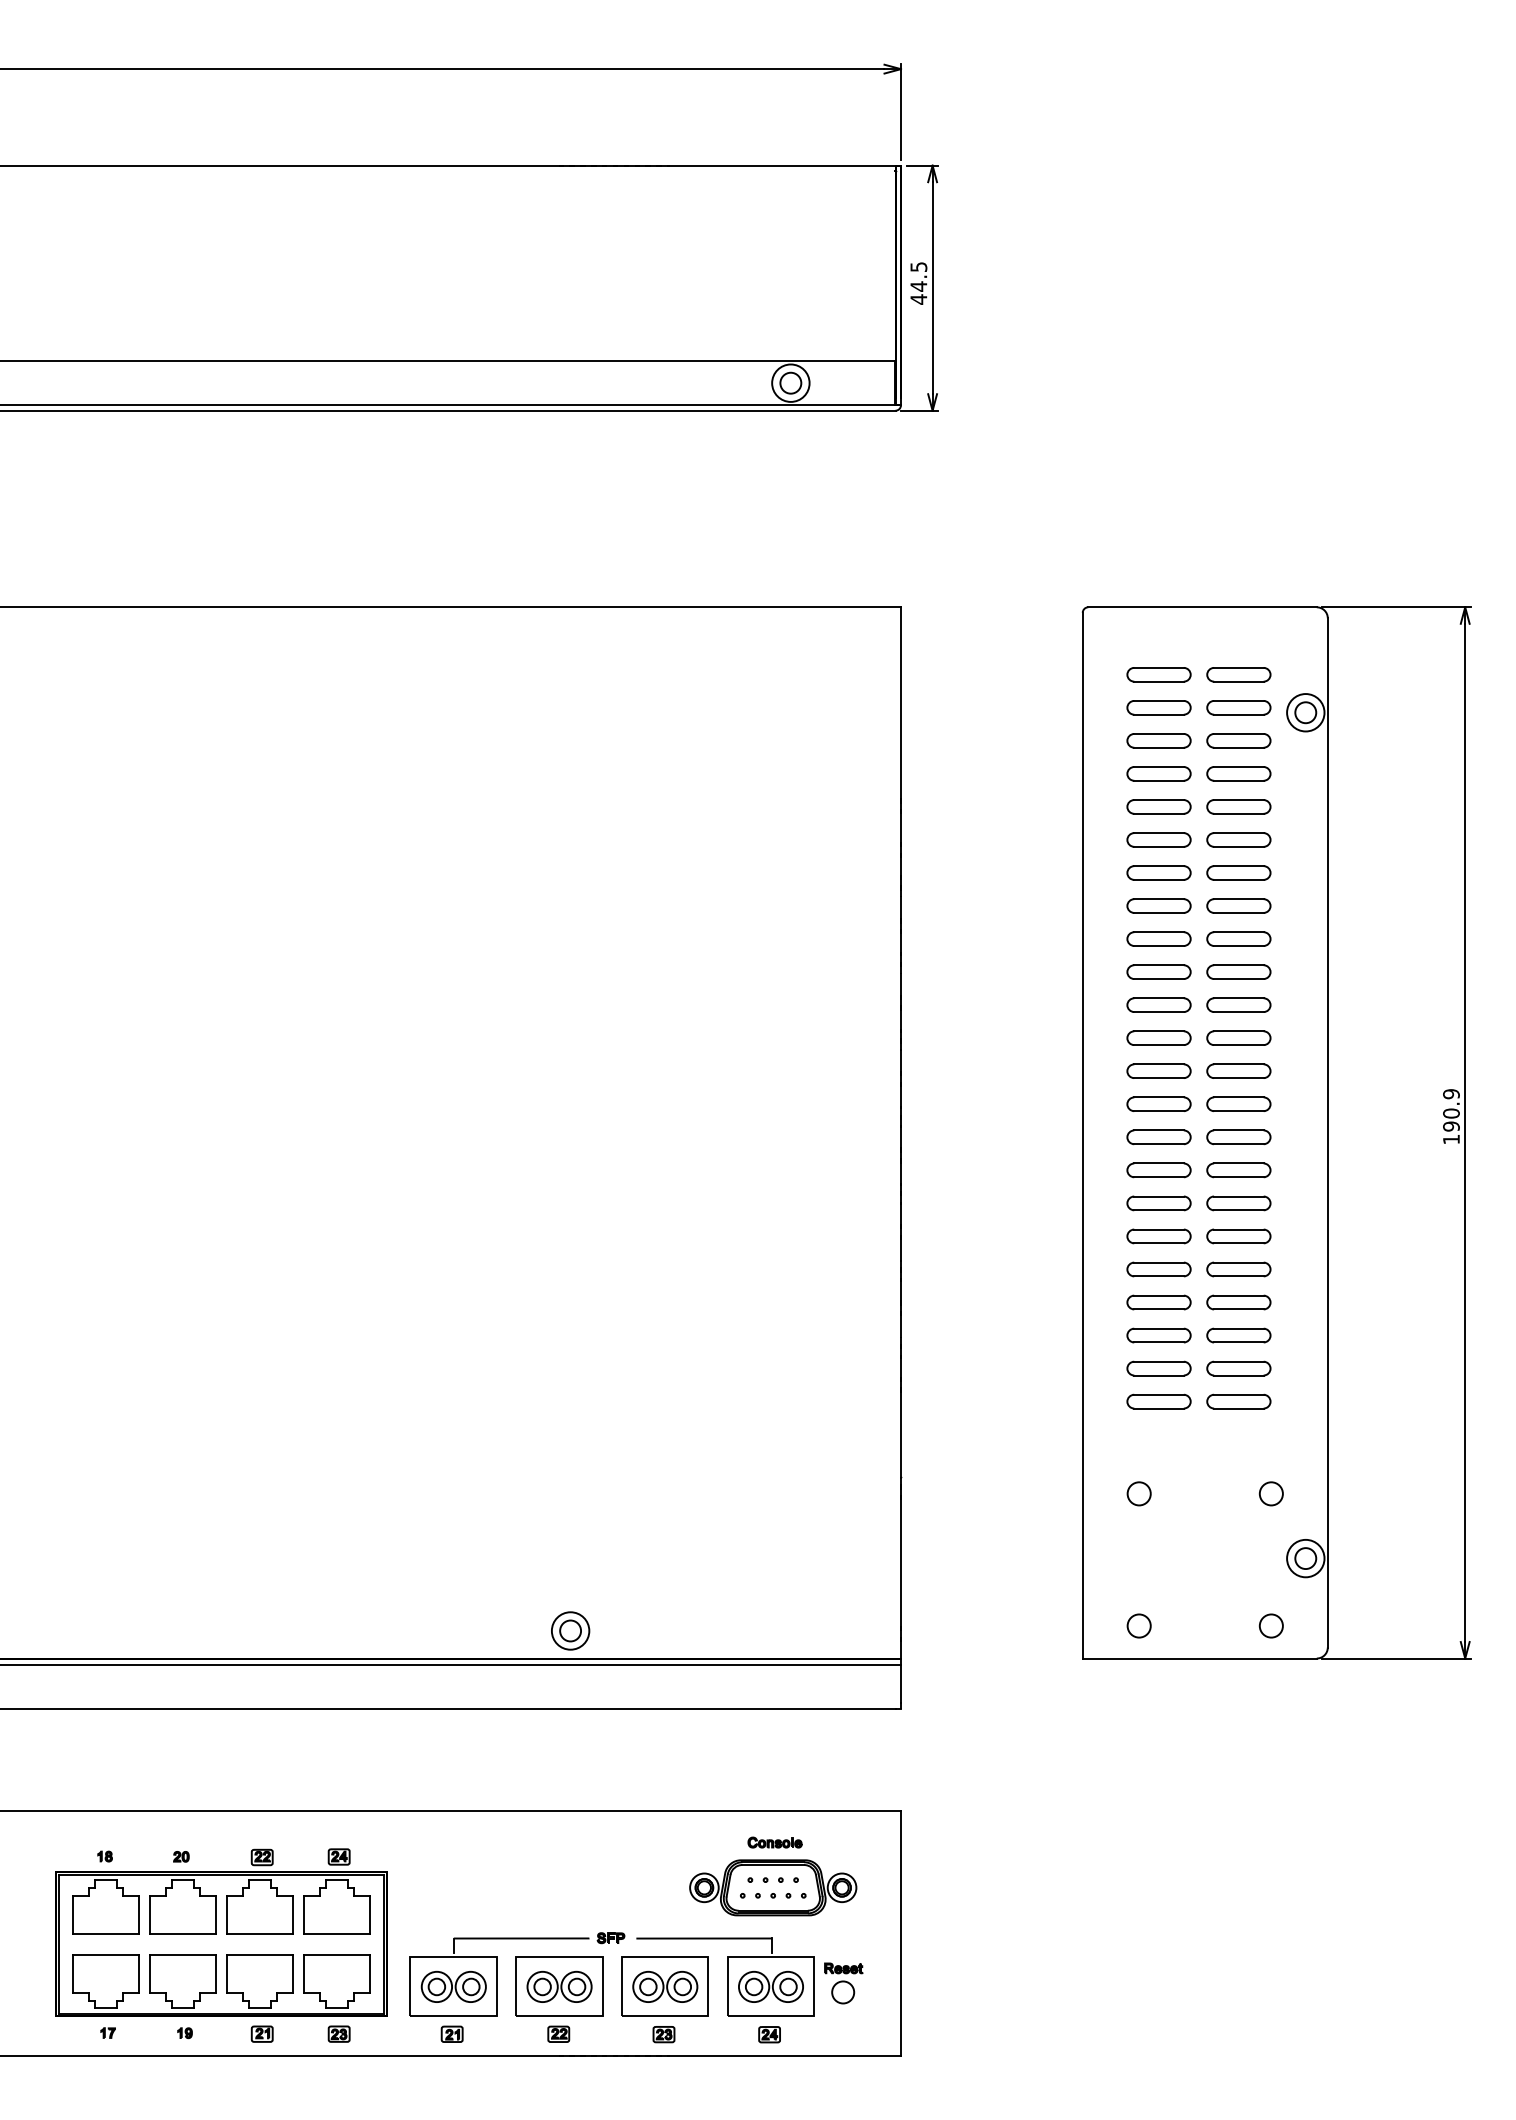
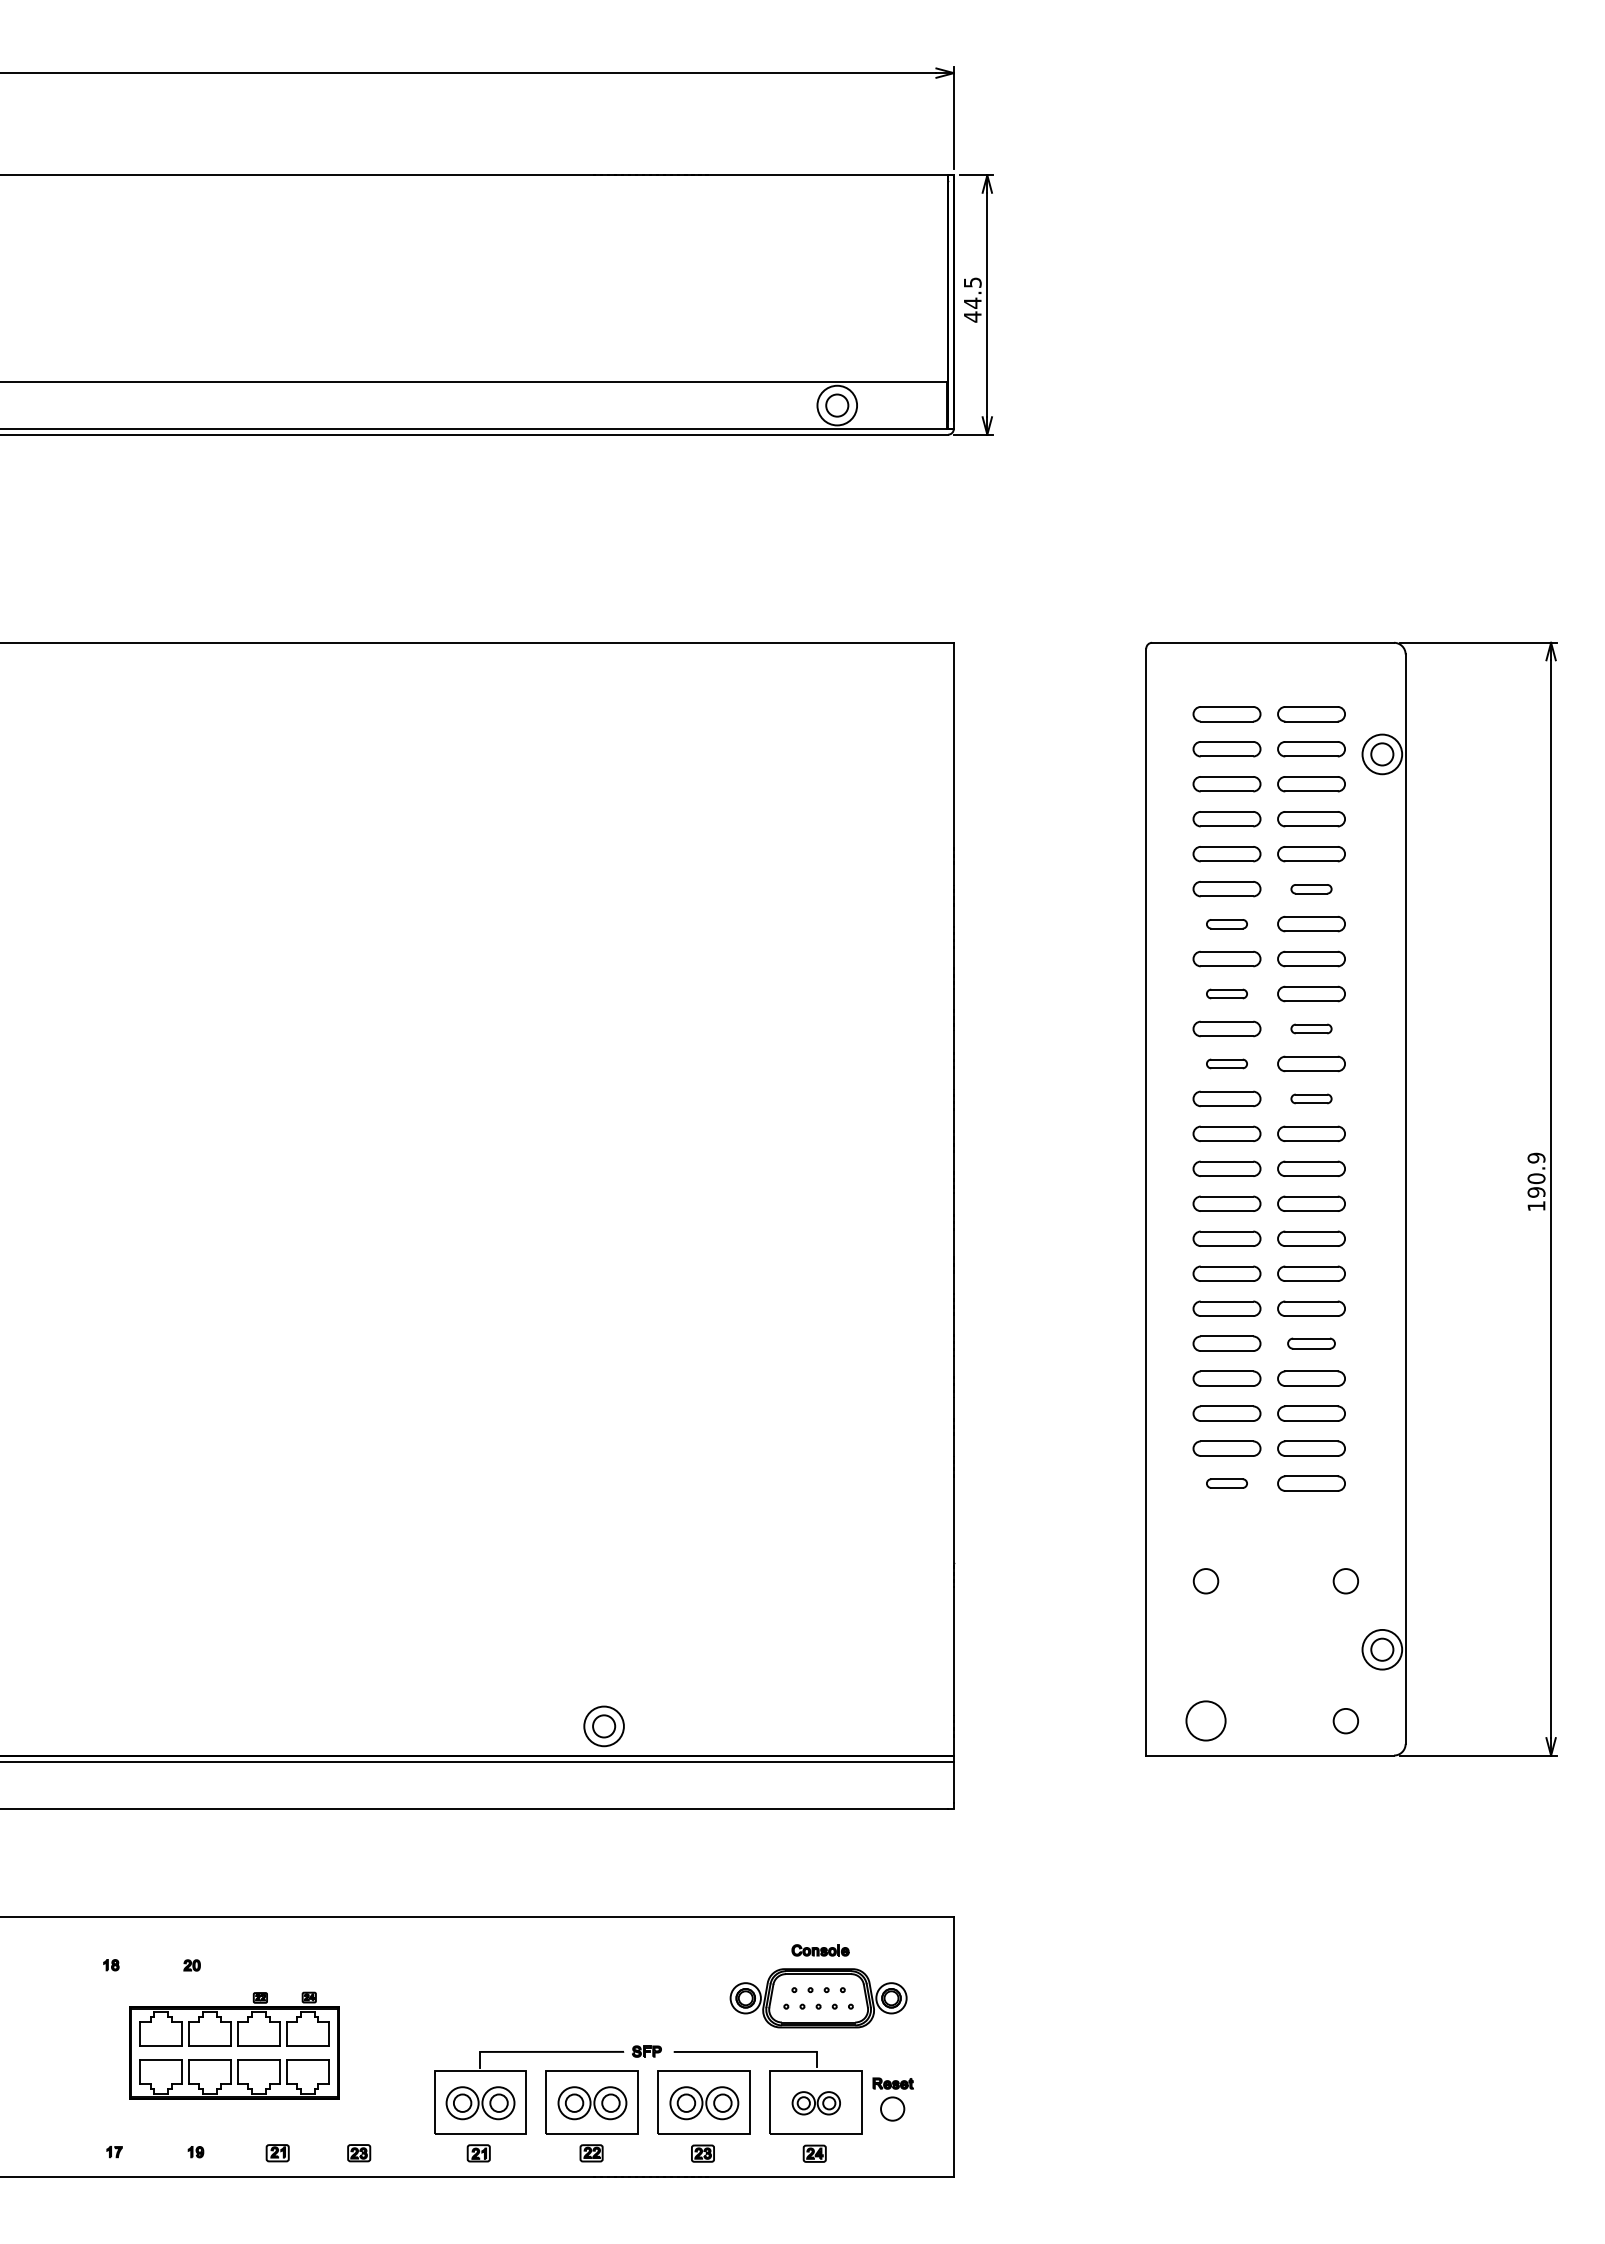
part: (1238, 840) -> (1311, 889), size x0.6
part: (1158, 873) -> (1226, 924), size x0.6
part: (1158, 938) -> (1226, 993), size x0.6
part: (1238, 971) -> (1311, 1028), size x0.6
part: (1158, 1004) -> (1226, 1063), size x0.6
part: (1238, 1037) -> (1311, 1098), size x0.6
part: (1238, 1269) -> (1311, 1343), size x0.7
part: (1158, 1401) -> (1226, 1483), size x0.6
circle: (1138, 1626) -> (1205, 1721), size x1.6
part: (221, 1932) -> (234, 2045), size x0.6
part: (771, 1987) -> (816, 2103), size x0.7

